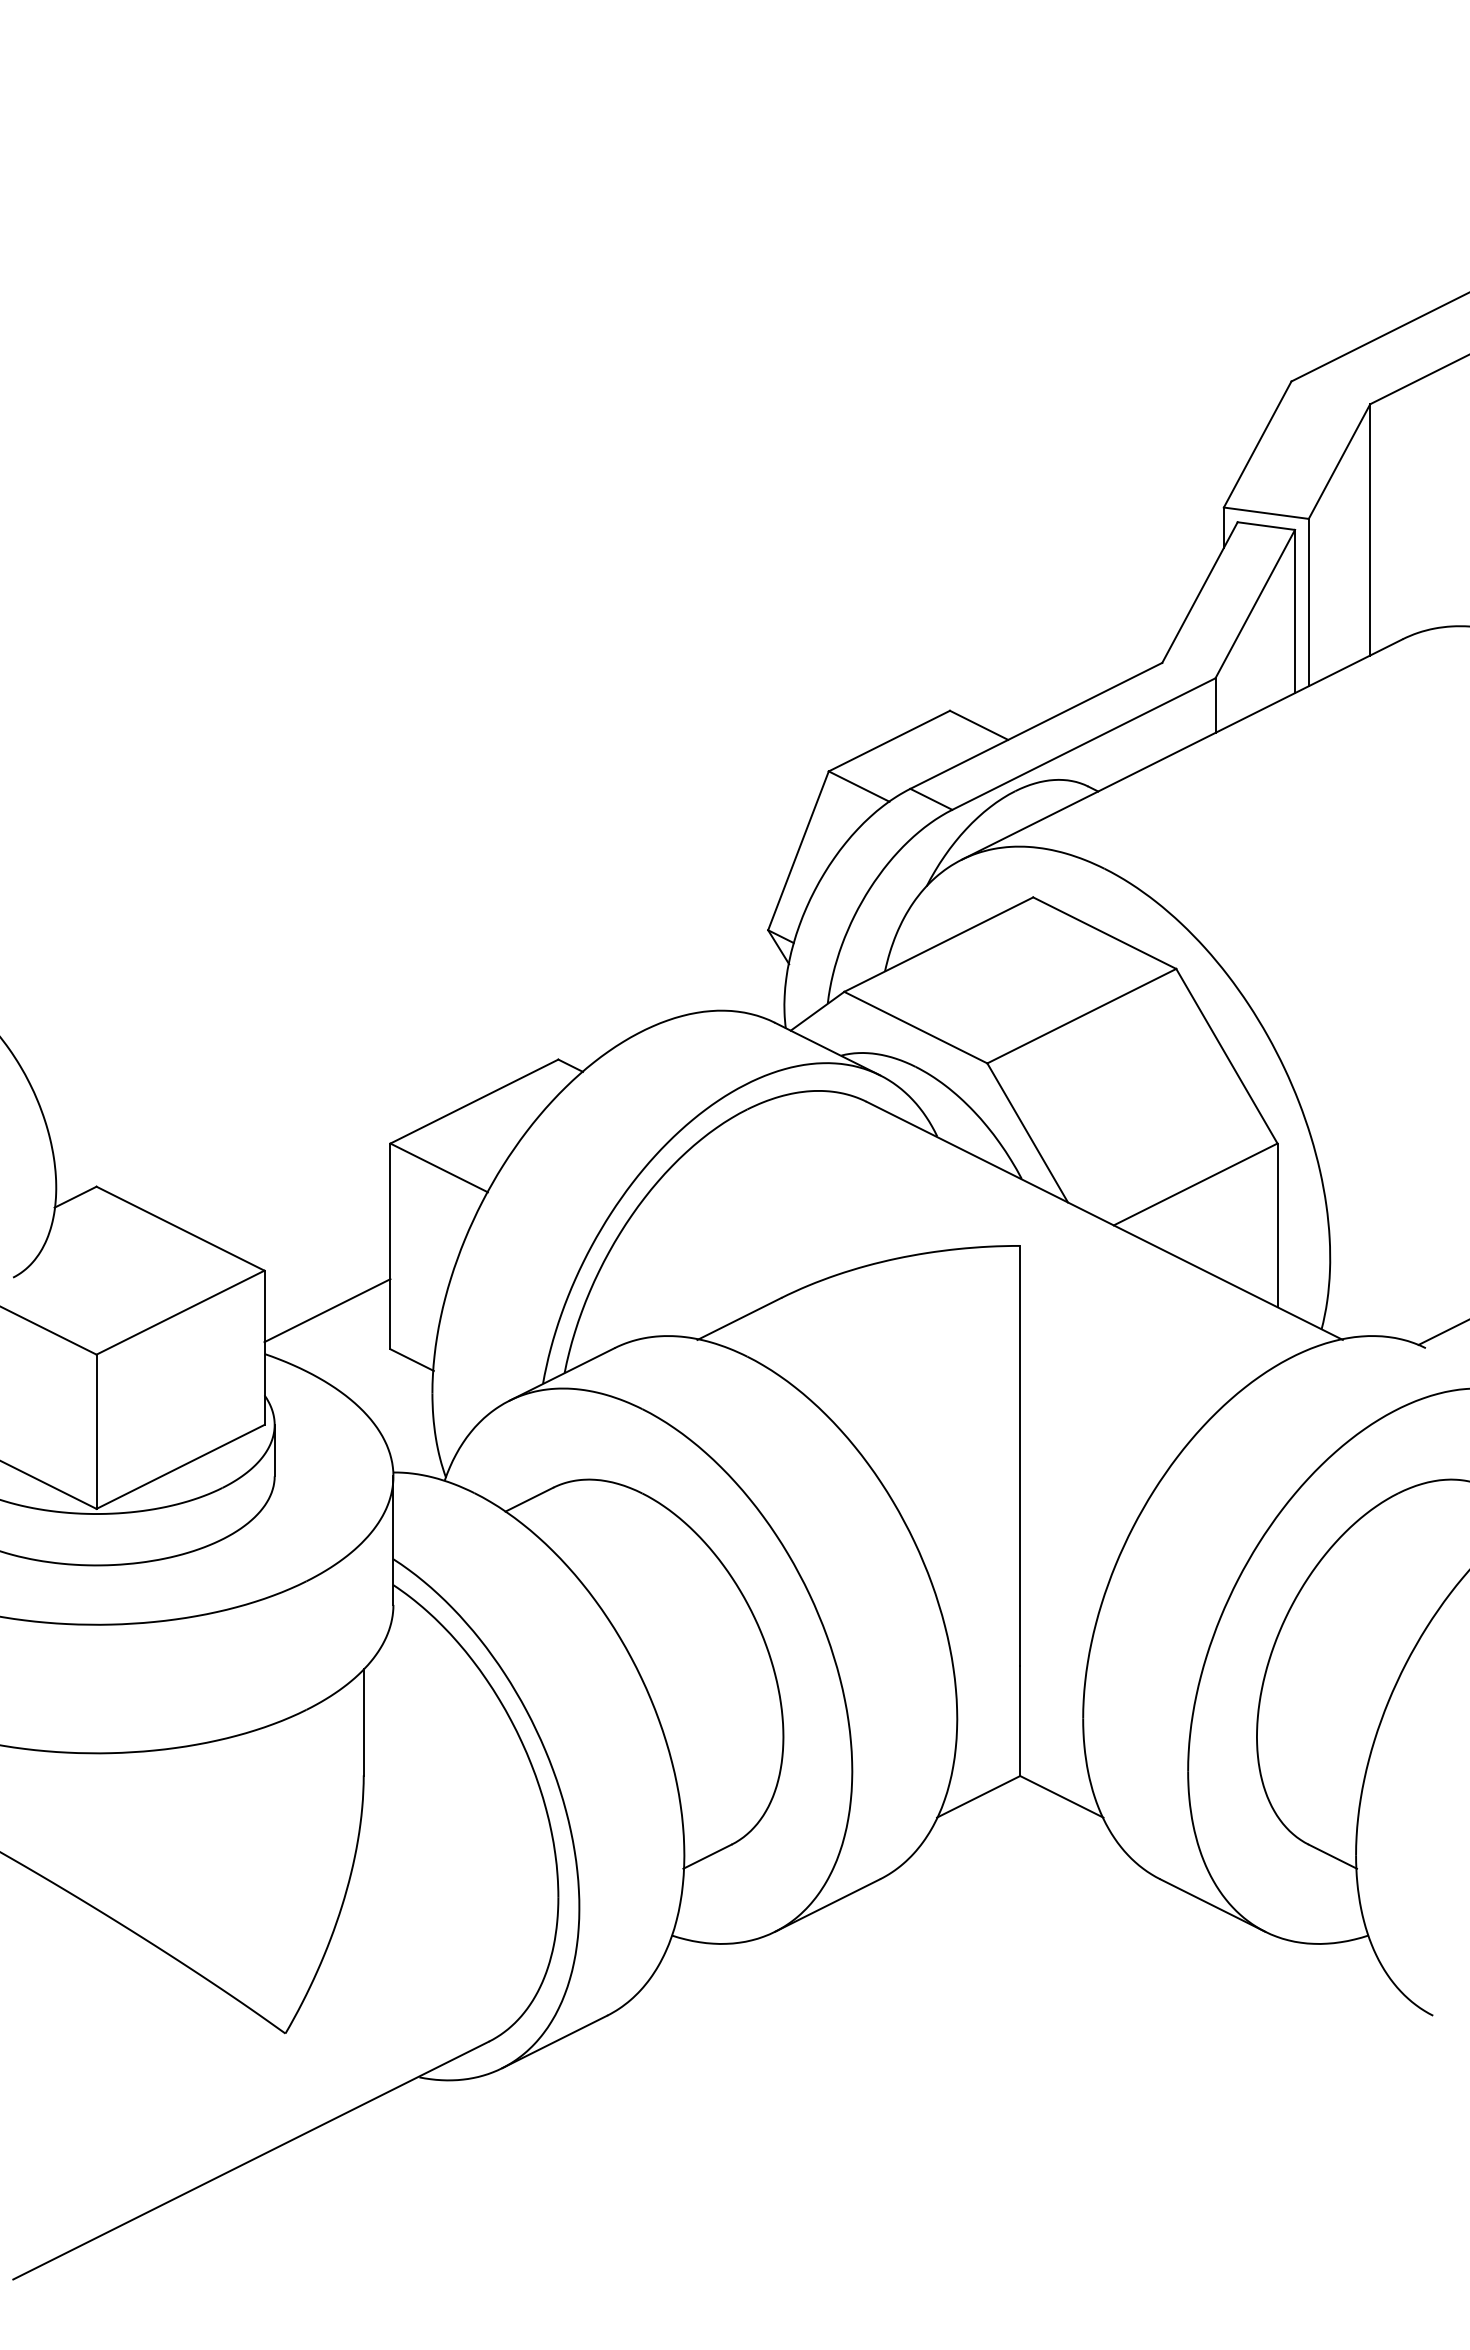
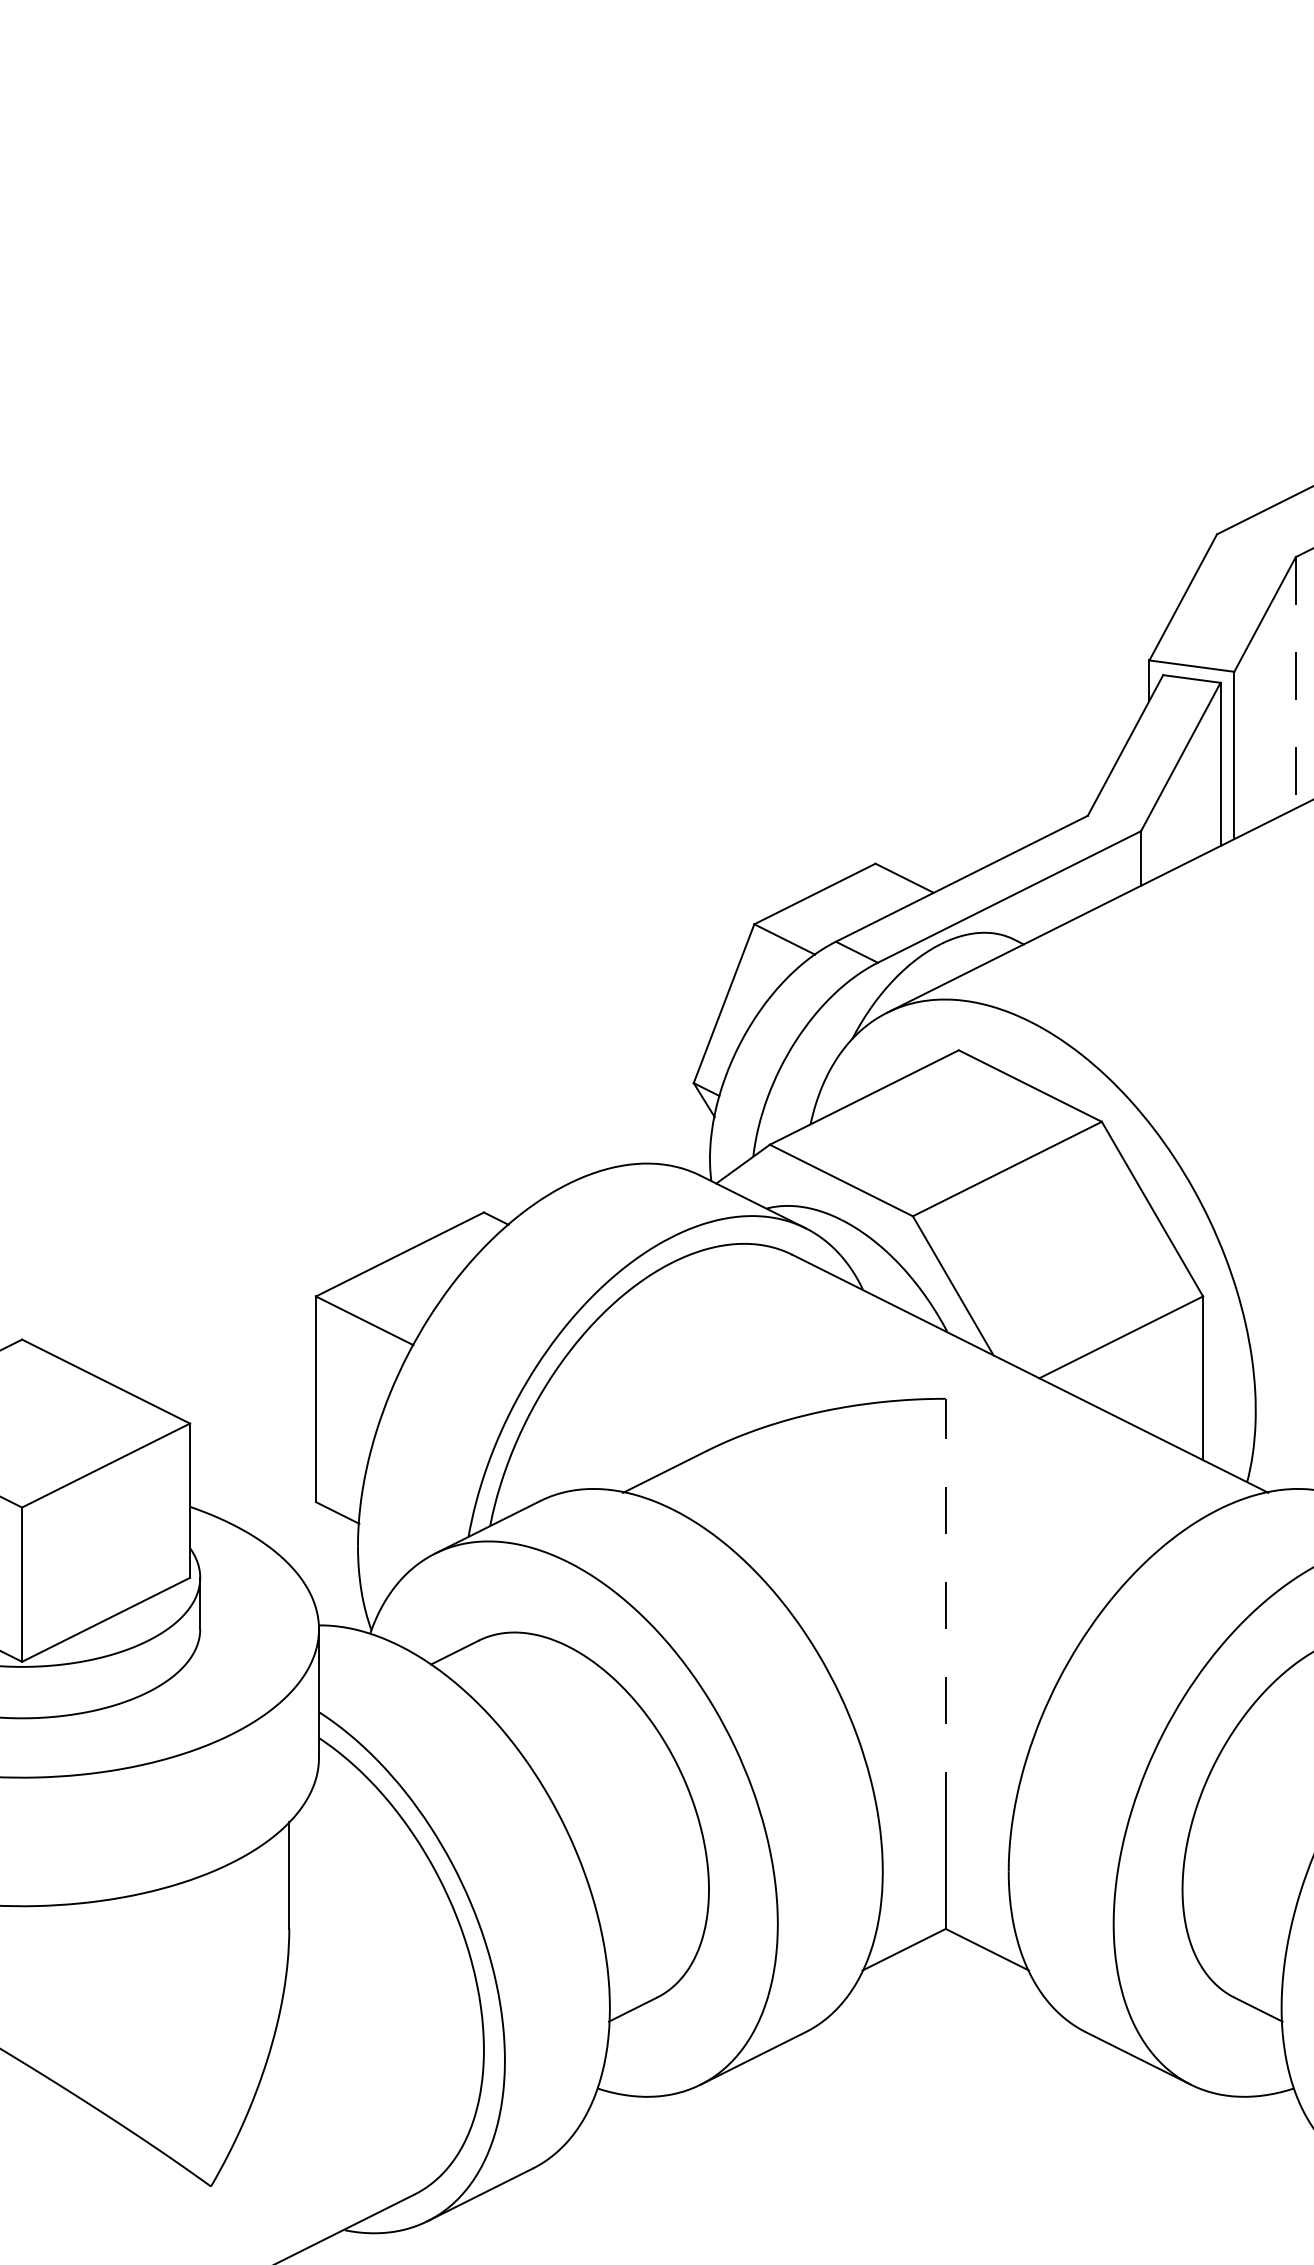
line: (1370, 529) -> (1296, 682), solid -> dashed
line: (327, 1310) -> (253, 1463), removed
line: (1020, 1455) -> (946, 1608), solid -> dashed

